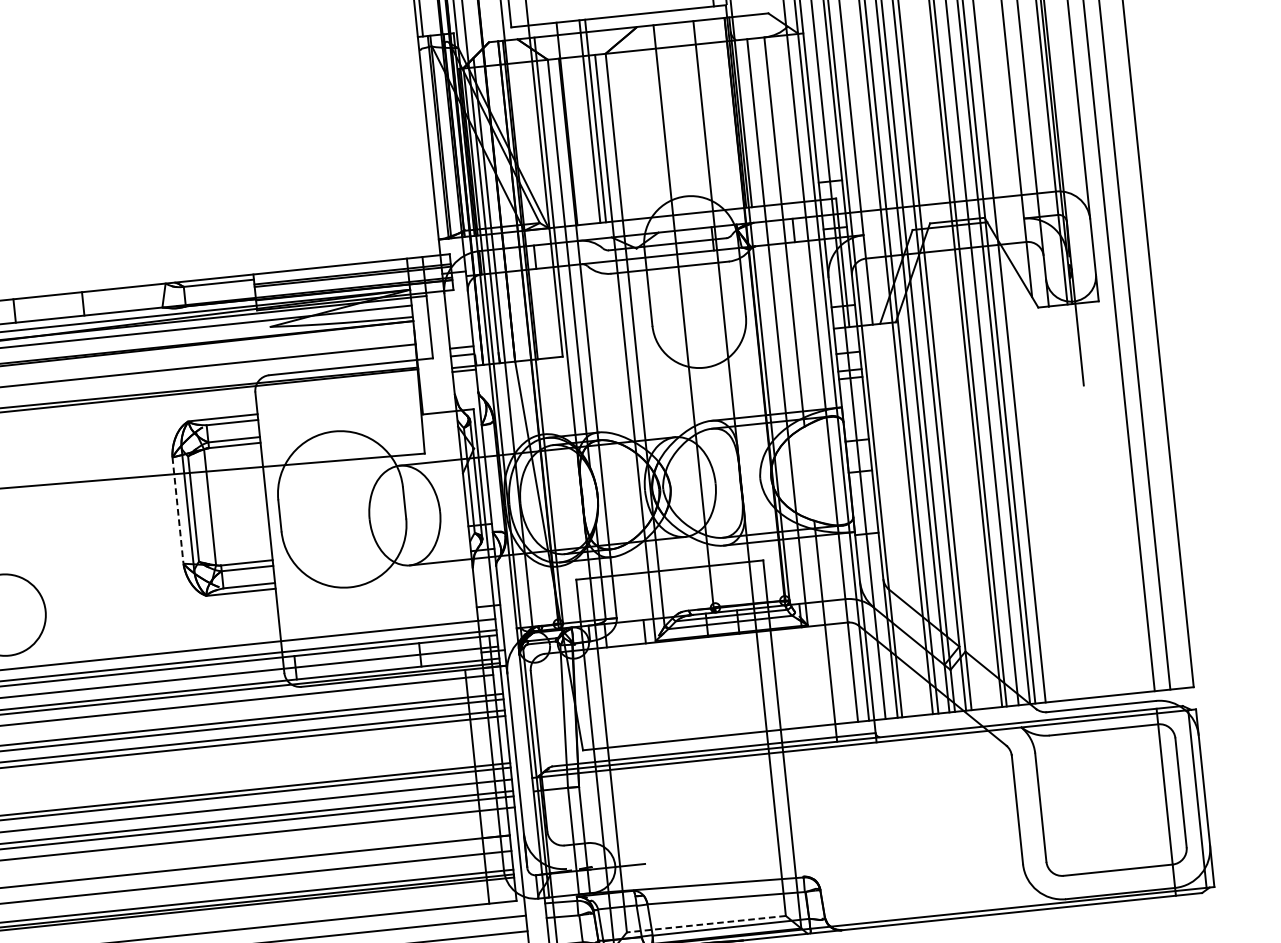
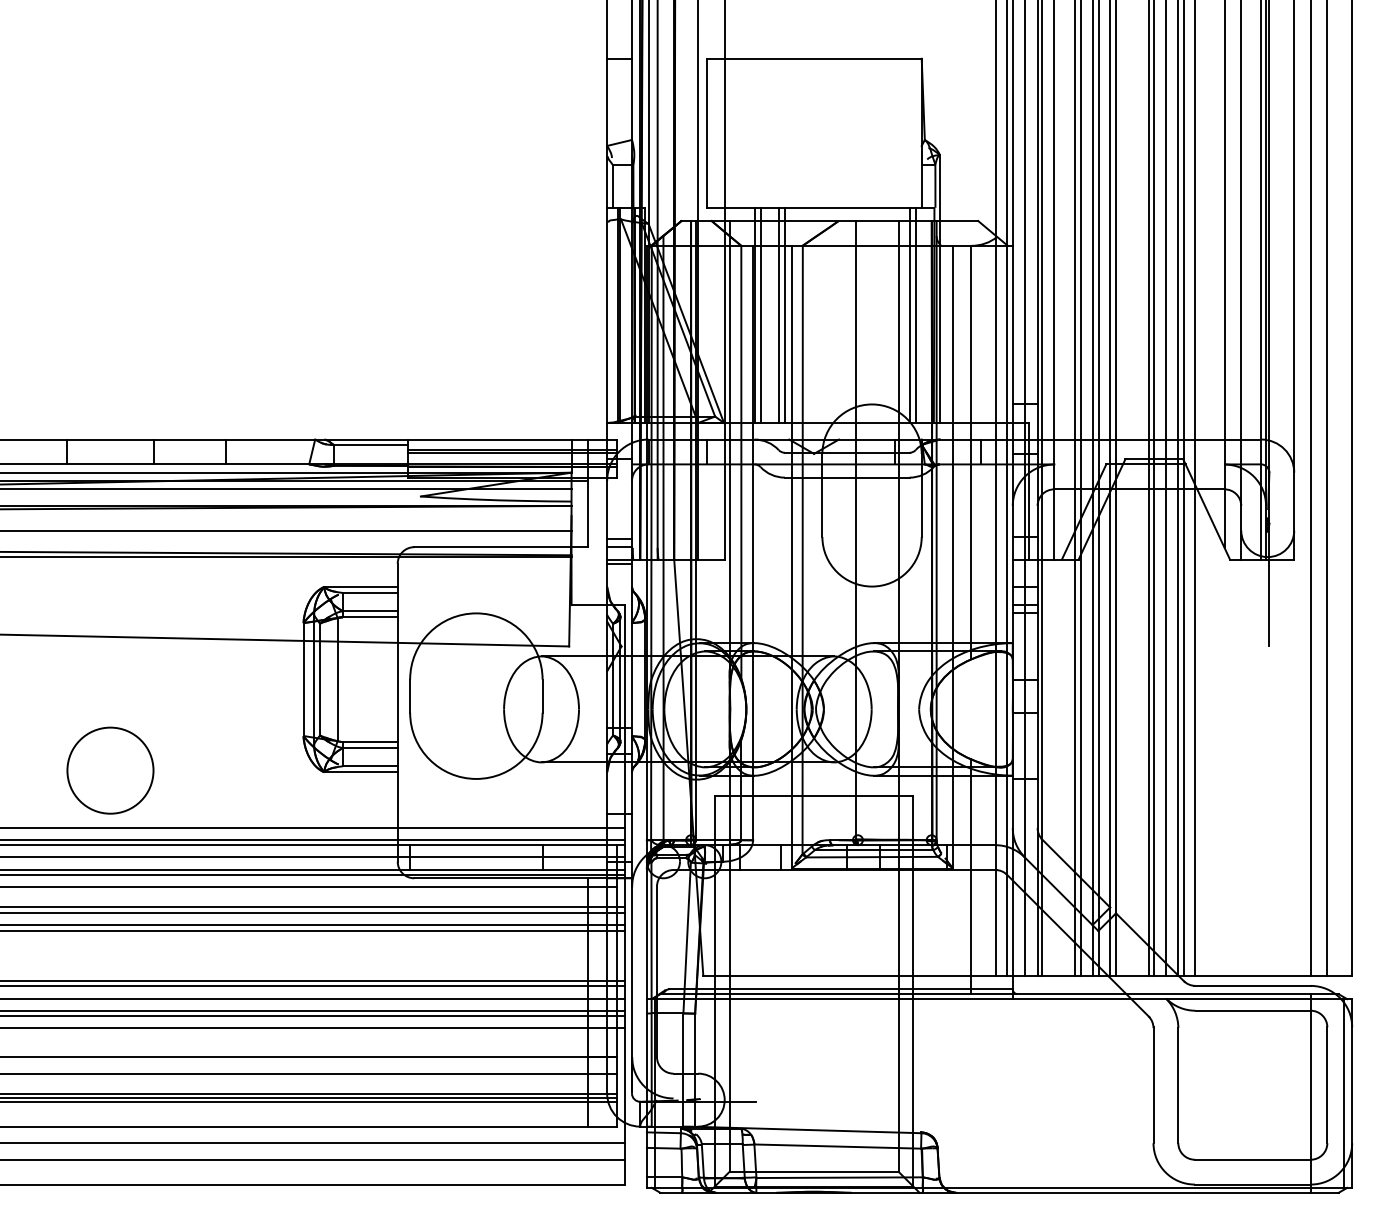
line: (718, 108) -> (915, 315), added
line: (712, 109) -> (909, 315), added
line: (572, 123) -> (760, 315), added
line: (177, 510) -> (303, 679), dashed -> solid
line: (705, 924) -> (813, 1171), dashed -> solid

